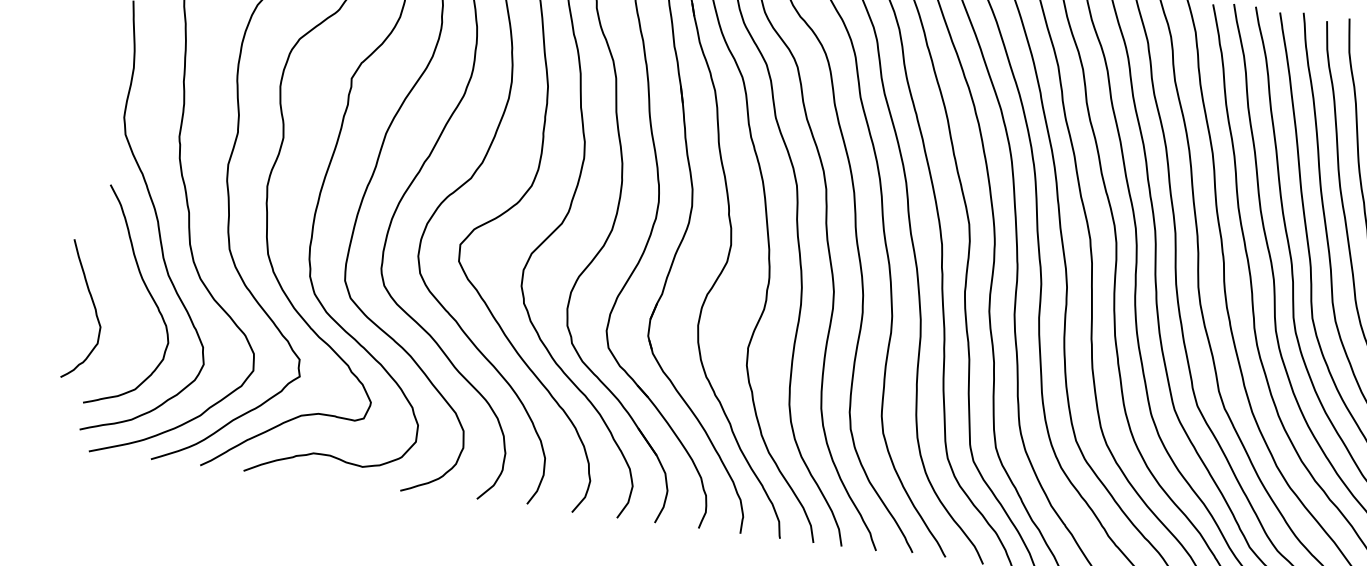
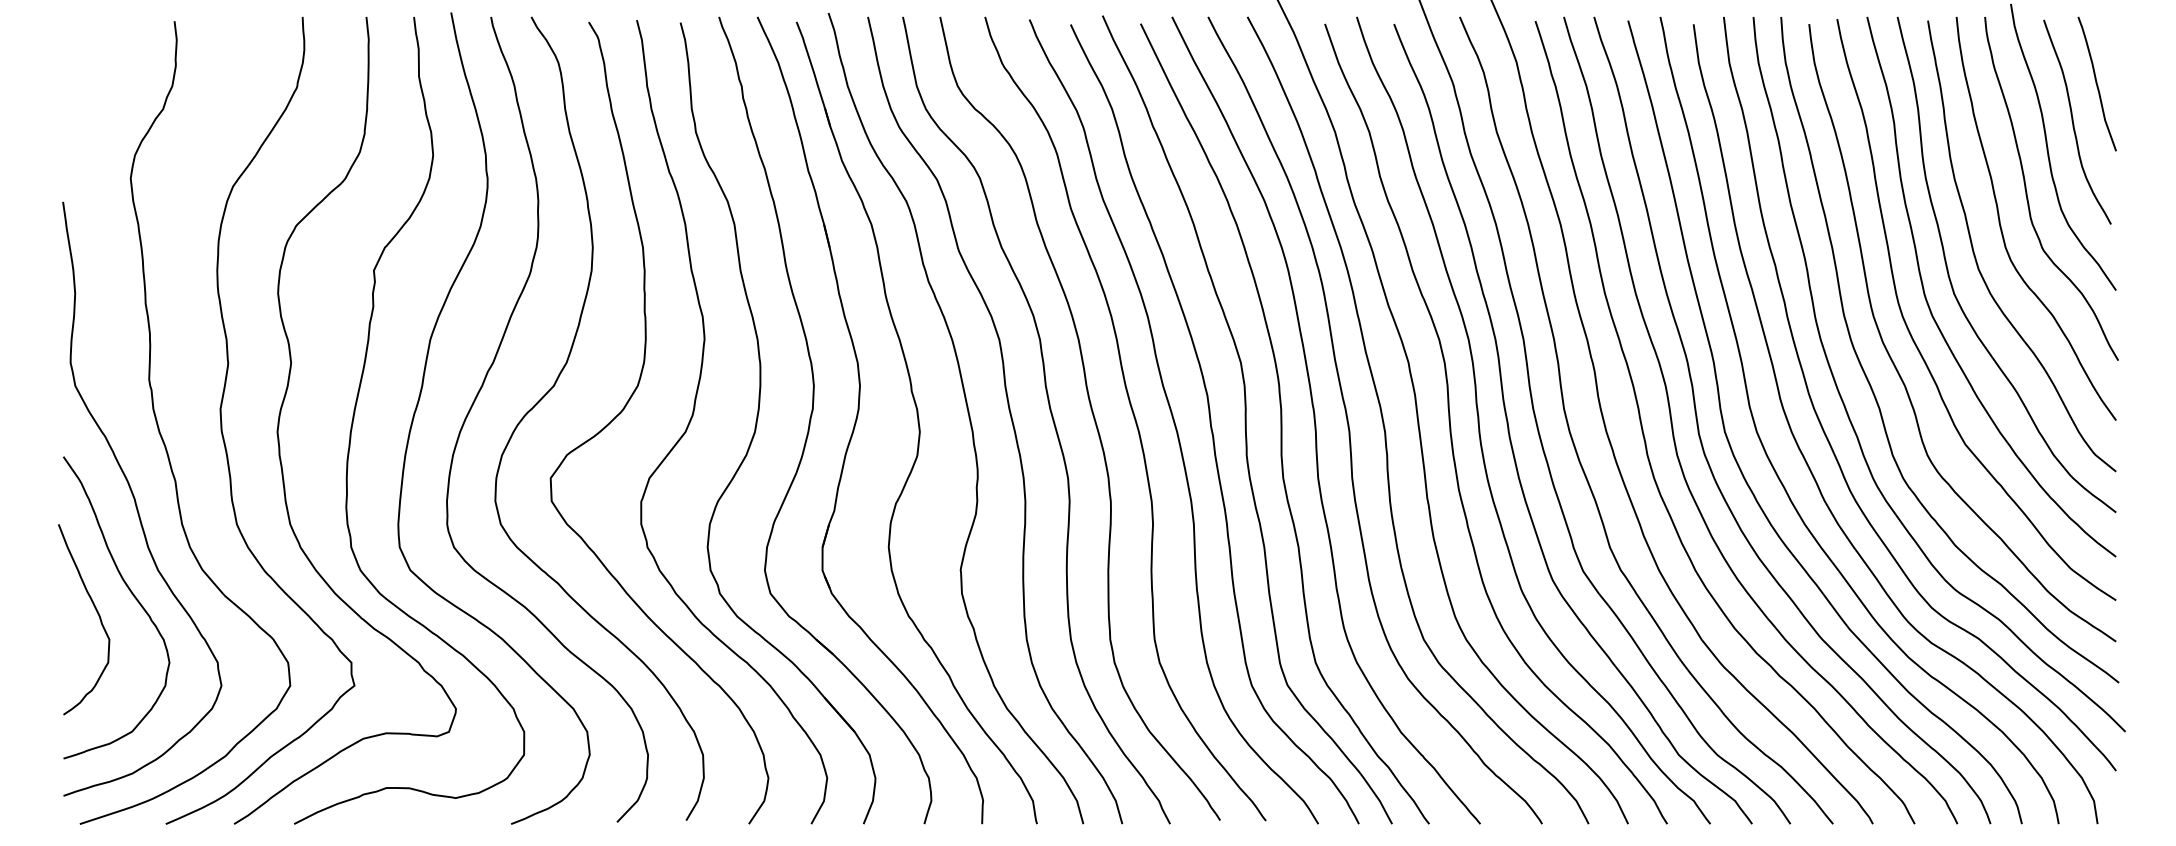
curve: (93, 306) -> (96, 612), moved

